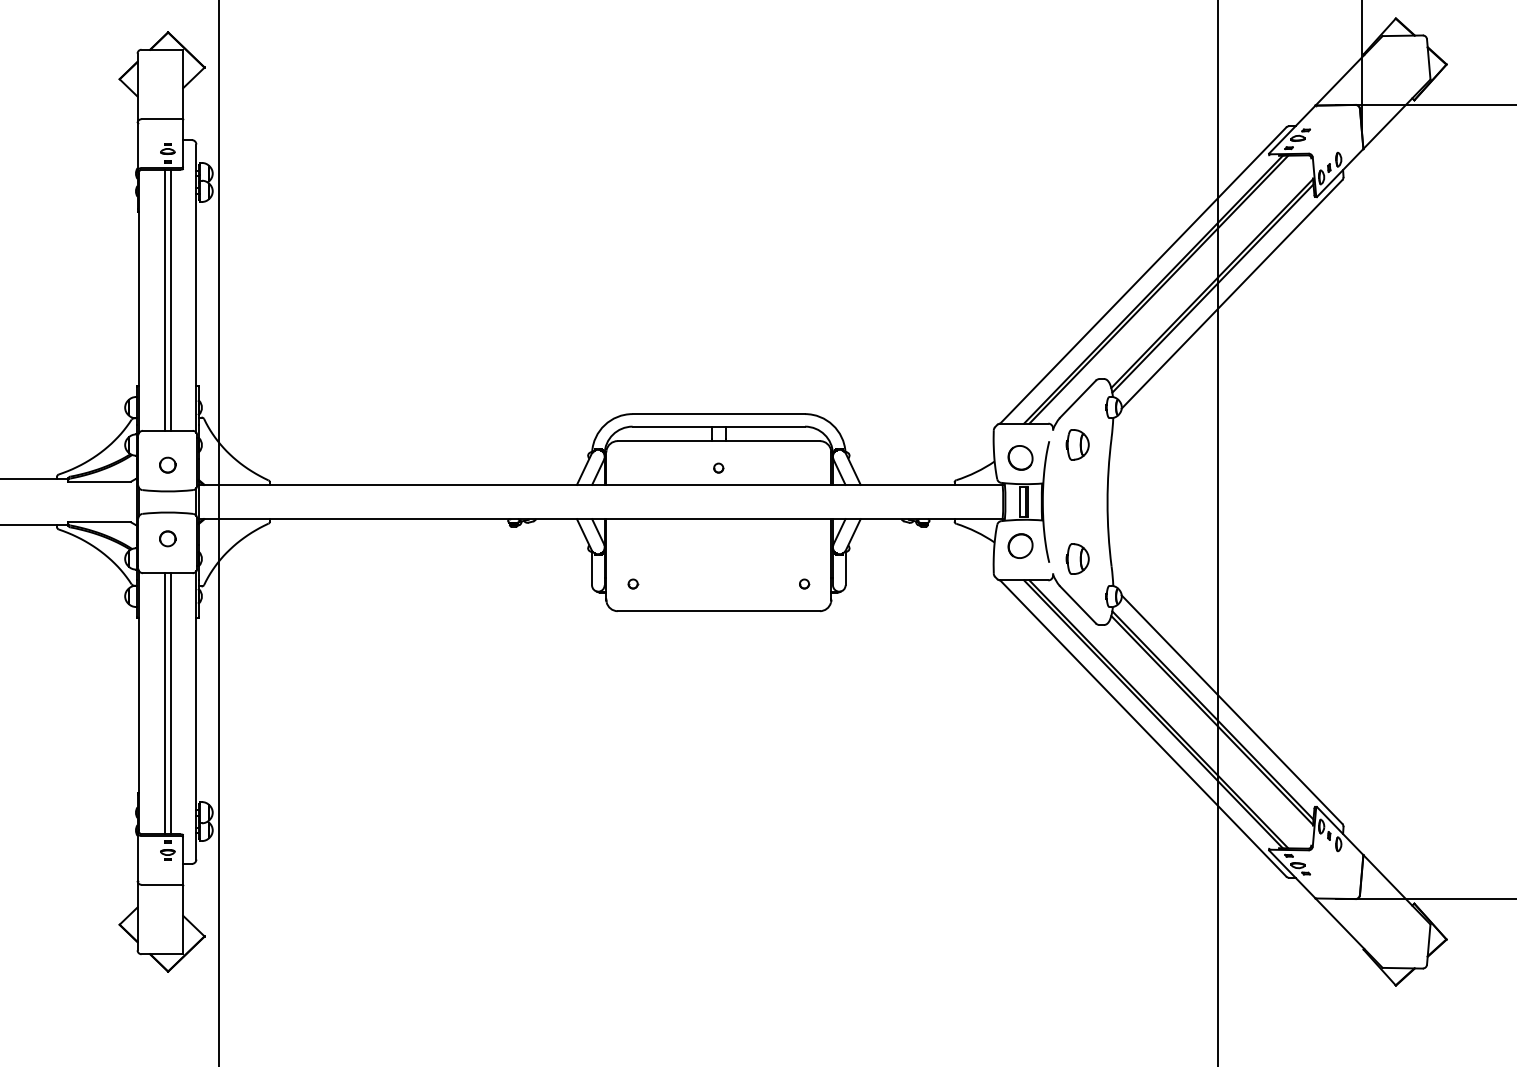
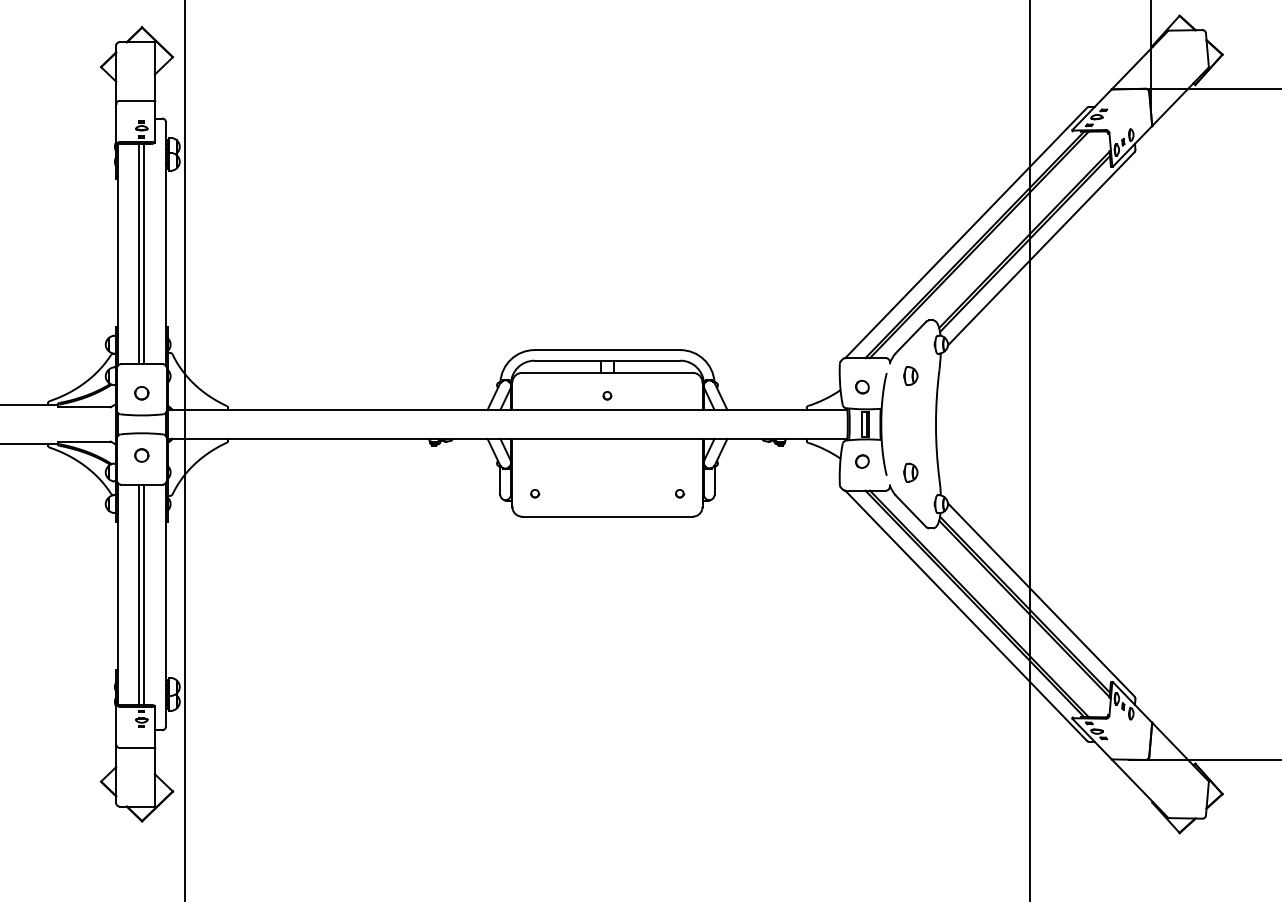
part: (1077, 444) -> (910, 375), size x0.71
part: (1020, 457) -> (862, 386), size x0.62
part: (1020, 545) -> (862, 461), size x0.62
part: (1077, 558) -> (910, 472), size x0.71

